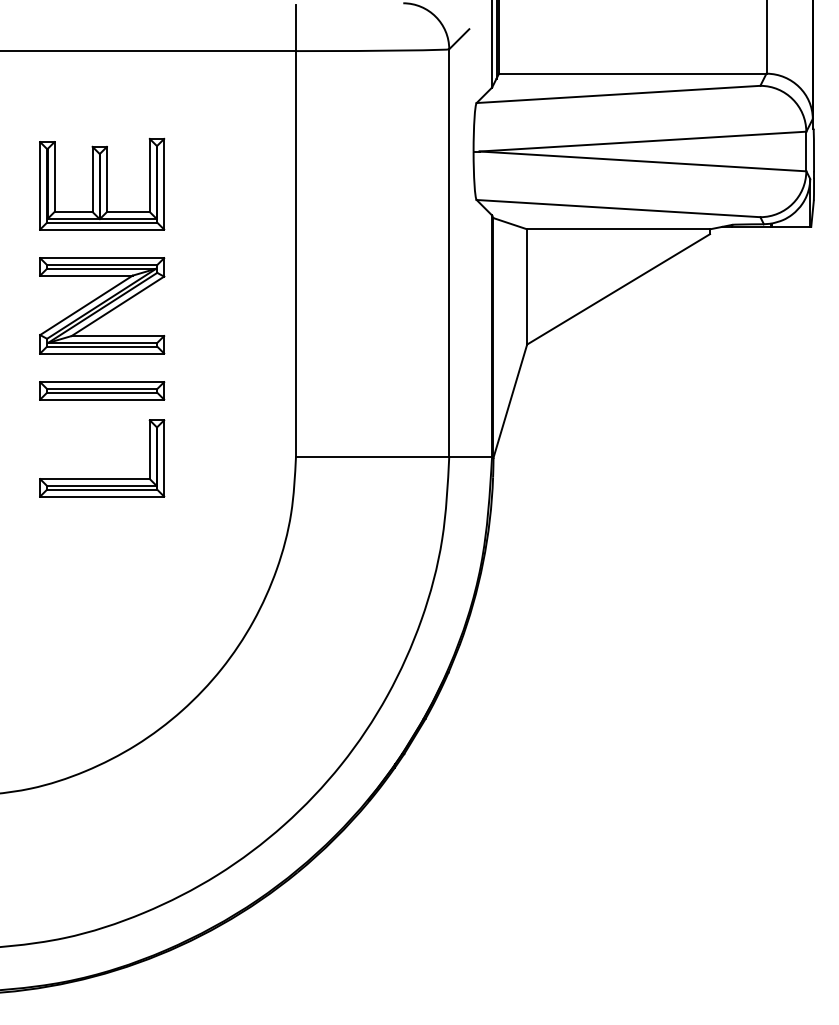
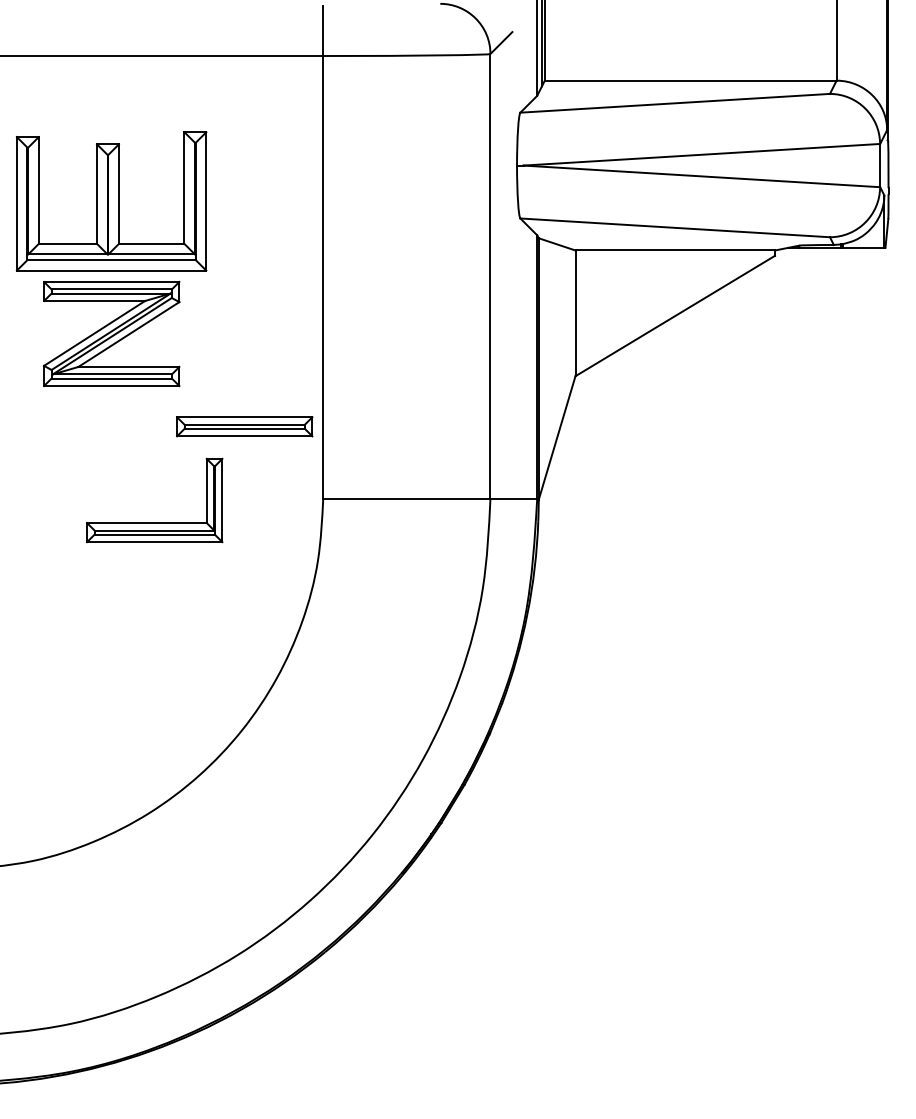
part: (101, 183) -> (111, 200), size x1.4
part: (101, 390) -> (244, 426), moved
part: (101, 478) -> (154, 522), moved

